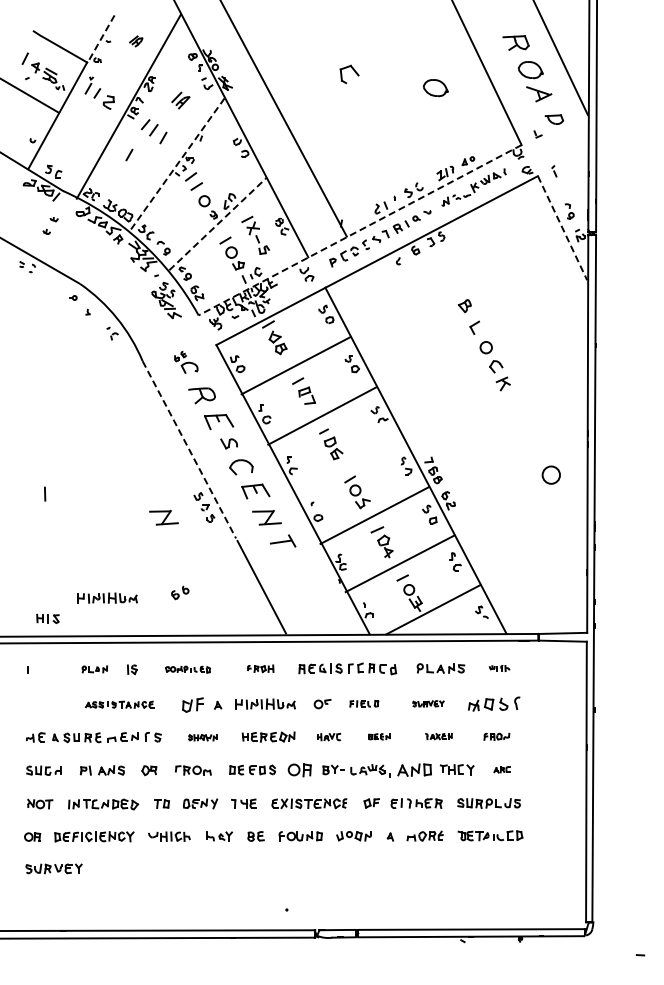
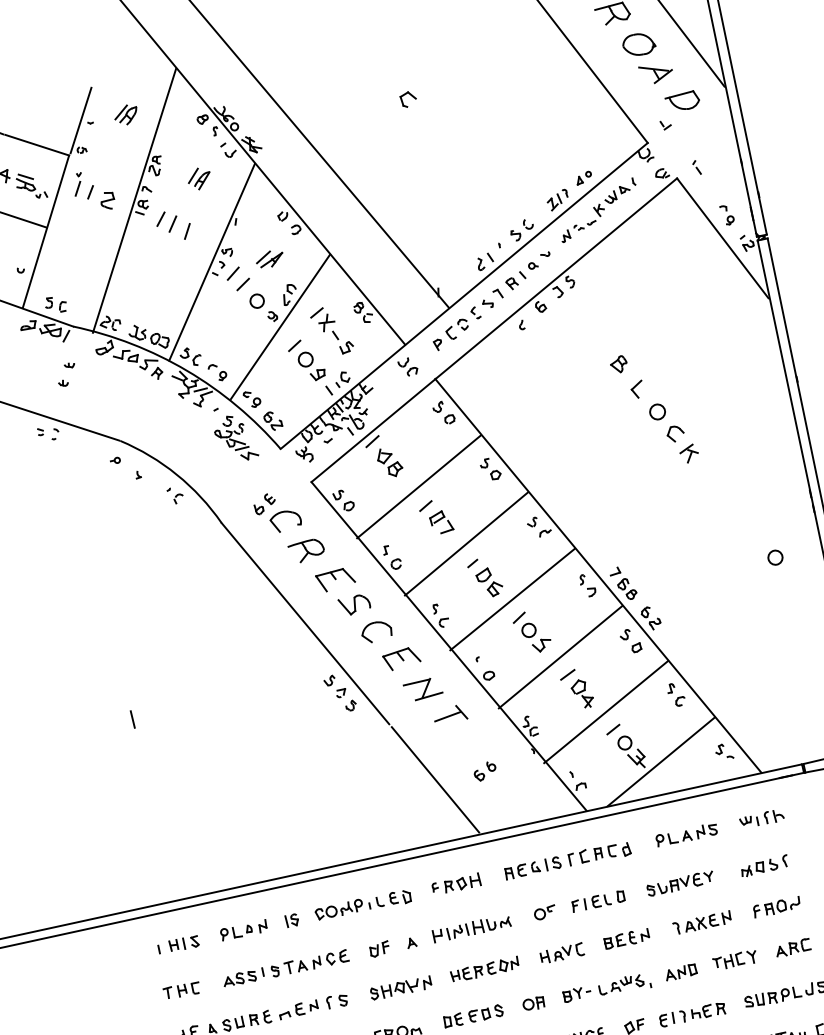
line: (101, 38) -> (80, 120), dashed -> solid
part: (135, 41) -> (125, 115), size x1.43
part: (349, 74) -> (408, 99), size x0.62
part: (435, 88) -> (522, 94), removed
part: (554, 119) -> (682, 101), size x1.43
line: (129, 154) -> (148, 261), removed
line: (176, 165) -> (211, 263), dashed -> solid
part: (220, 171) -> (269, 258), added
line: (217, 224) -> (280, 327), dashed -> solid
line: (562, 228) -> (722, 238), dashed -> solid
line: (360, 230) -> (464, 296), dashed -> solid
part: (186, 362) -> (277, 512), size x1.43
part: (228, 443) -> (353, 604), size x1.43
line: (189, 450) -> (305, 624), dashed -> solid
line: (347, 464) -> (511, 599), added
circle: (550, 475) -> (774, 558), size x0.62
part: (163, 517) -> (290, 717), removed
part: (180, 592) -> (485, 770), moved
part: (107, 597) -> (240, 834), removed
part: (47, 618) -> (183, 943), moved
part: (260, 668) -> (455, 884), size x1.43
part: (499, 668) -> (761, 819), size x1.67
part: (94, 669) -> (243, 930), size x1.43
part: (187, 669) -> (362, 905), size x1.67
part: (364, 703) -> (598, 900), size x1.43
part: (428, 703) -> (680, 883), size x1.67
part: (493, 703) -> (763, 865), size x0.71
part: (38, 704) -> (181, 990), added
part: (119, 704) -> (285, 968), size x1.43
part: (193, 704) -> (379, 948), size x0.71
part: (328, 736) -> (561, 952), size x1.43
part: (379, 736) -> (626, 938), size x1.67
part: (438, 736) -> (702, 922), size x1.67
part: (496, 736) -> (776, 906), size x1.43
part: (202, 737) -> (400, 988), size x1.67
part: (501, 769) -> (791, 947), size x1.67
part: (299, 770) -> (533, 1004), size x0.71
part: (414, 770) -> (680, 972), size x0.71

